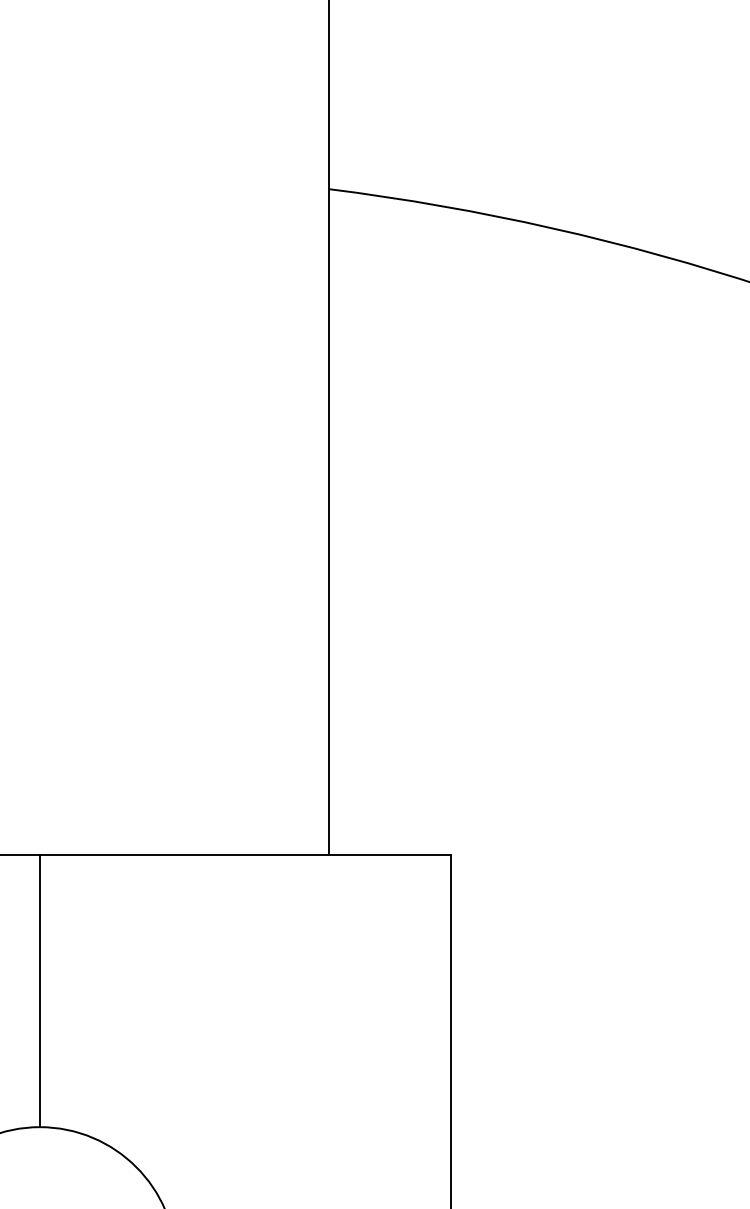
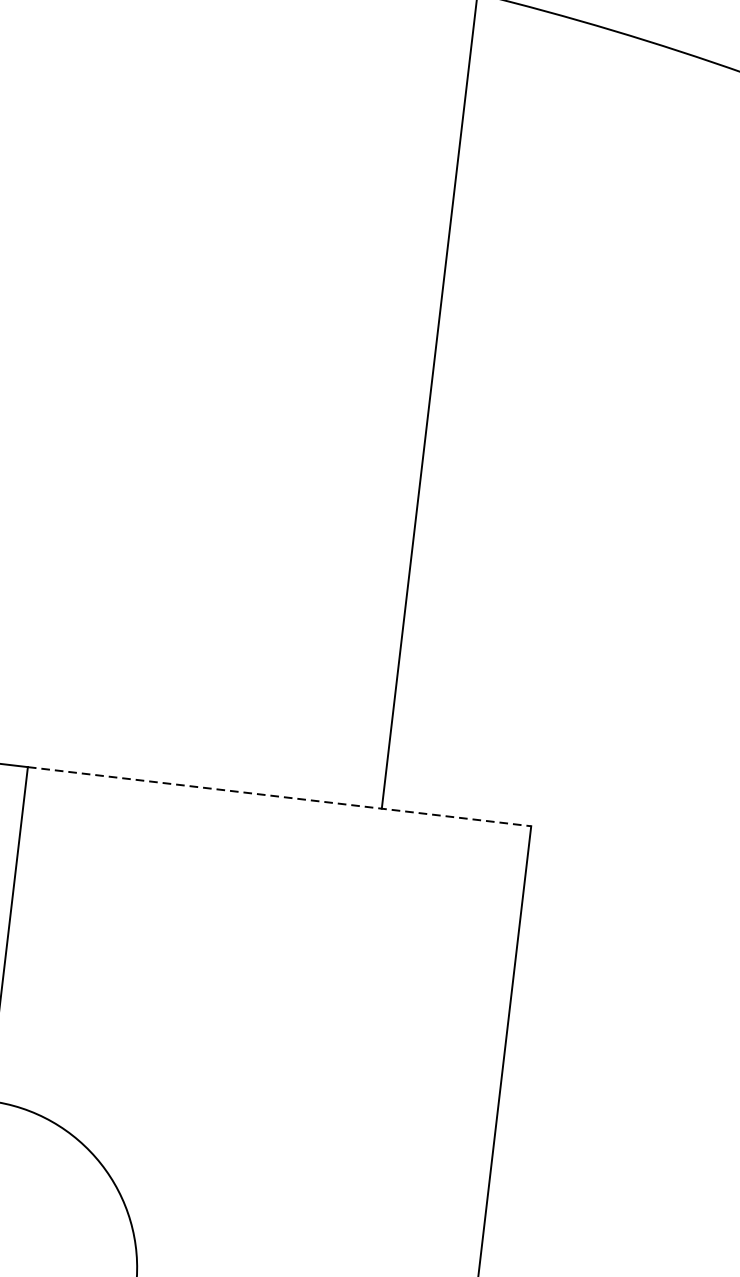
line: (245, 854) -> (279, 796), solid -> dashed

